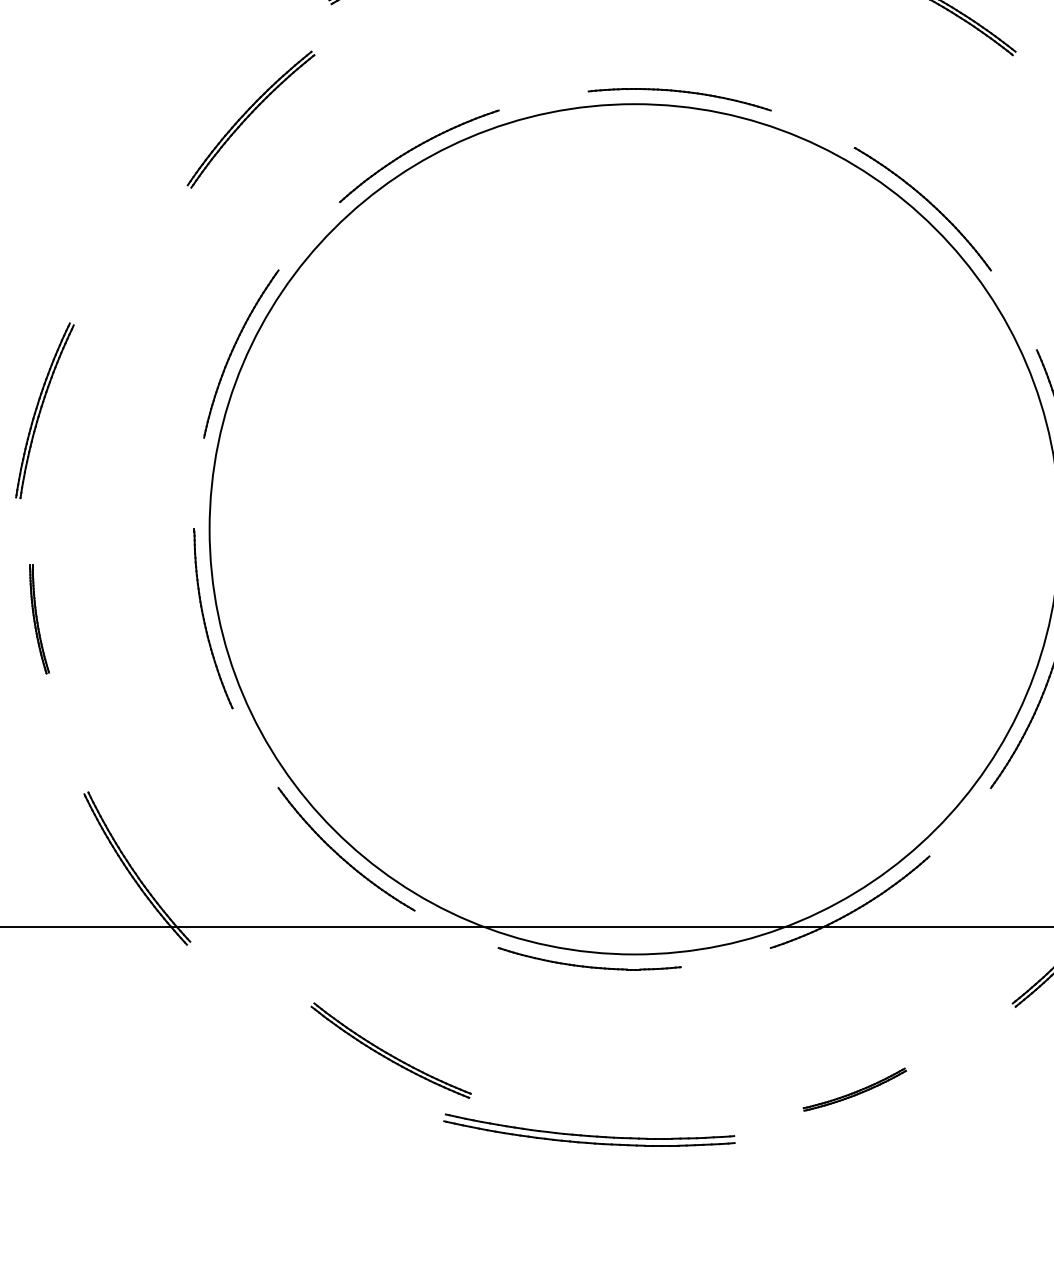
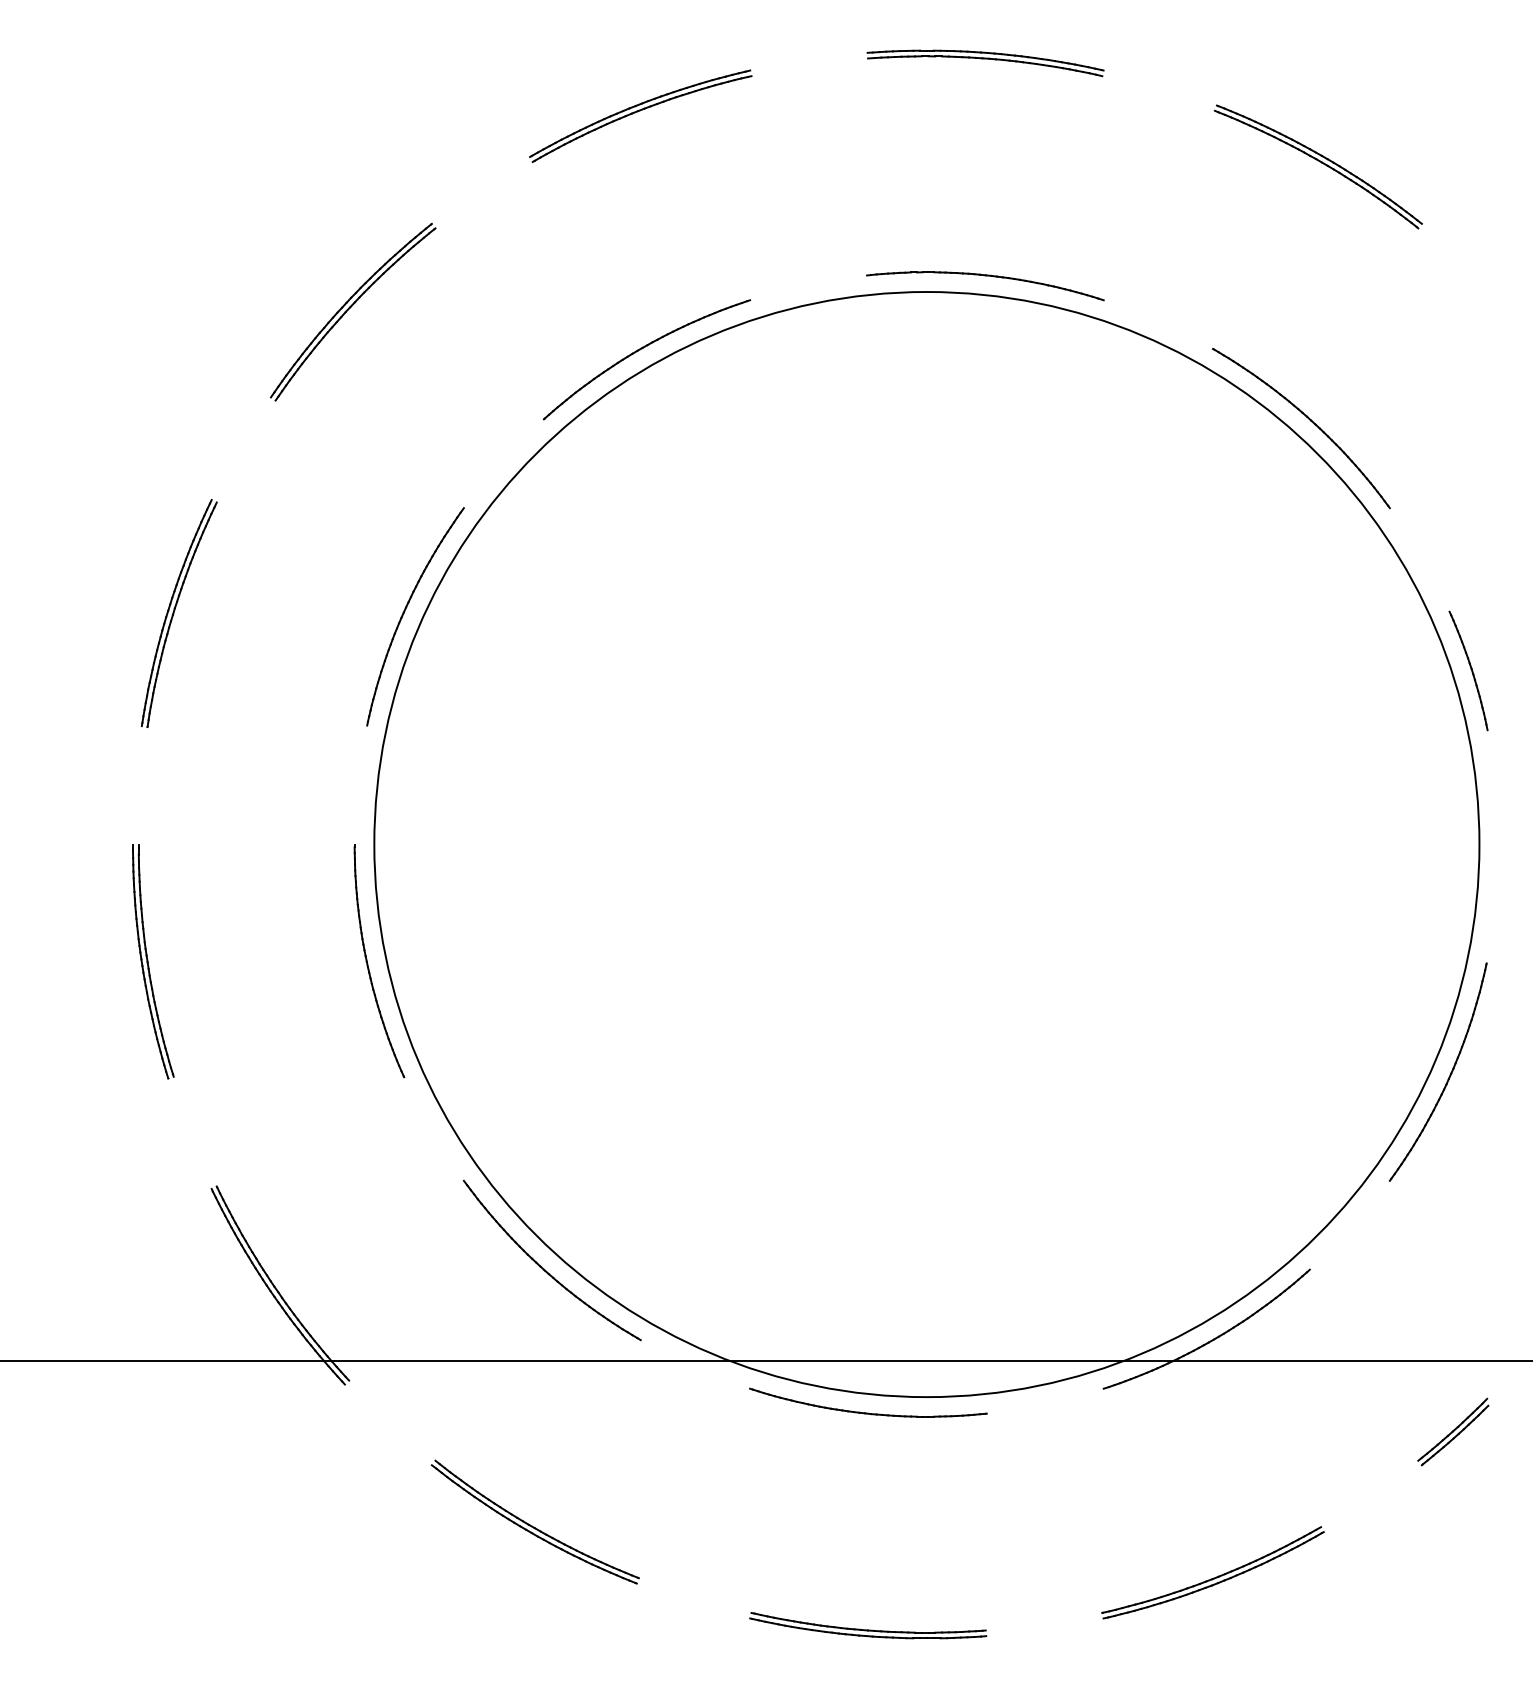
part: (250, 119) -> (352, 311), moved
part: (44, 410) -> (178, 613), moved
part: (39, 619) -> (153, 961), size x1.67
part: (390, 1050) -> (534, 1521), moved
part: (854, 1089) -> (1212, 1572), size x1.67
part: (589, 1130) -> (868, 1625), size x0.62

